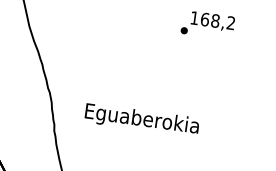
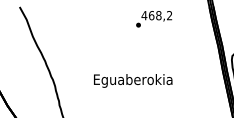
text: (194, 17) -> (144, 15), 168,2 -> 468,2
text: (142, 119) -> (133, 80), moved

